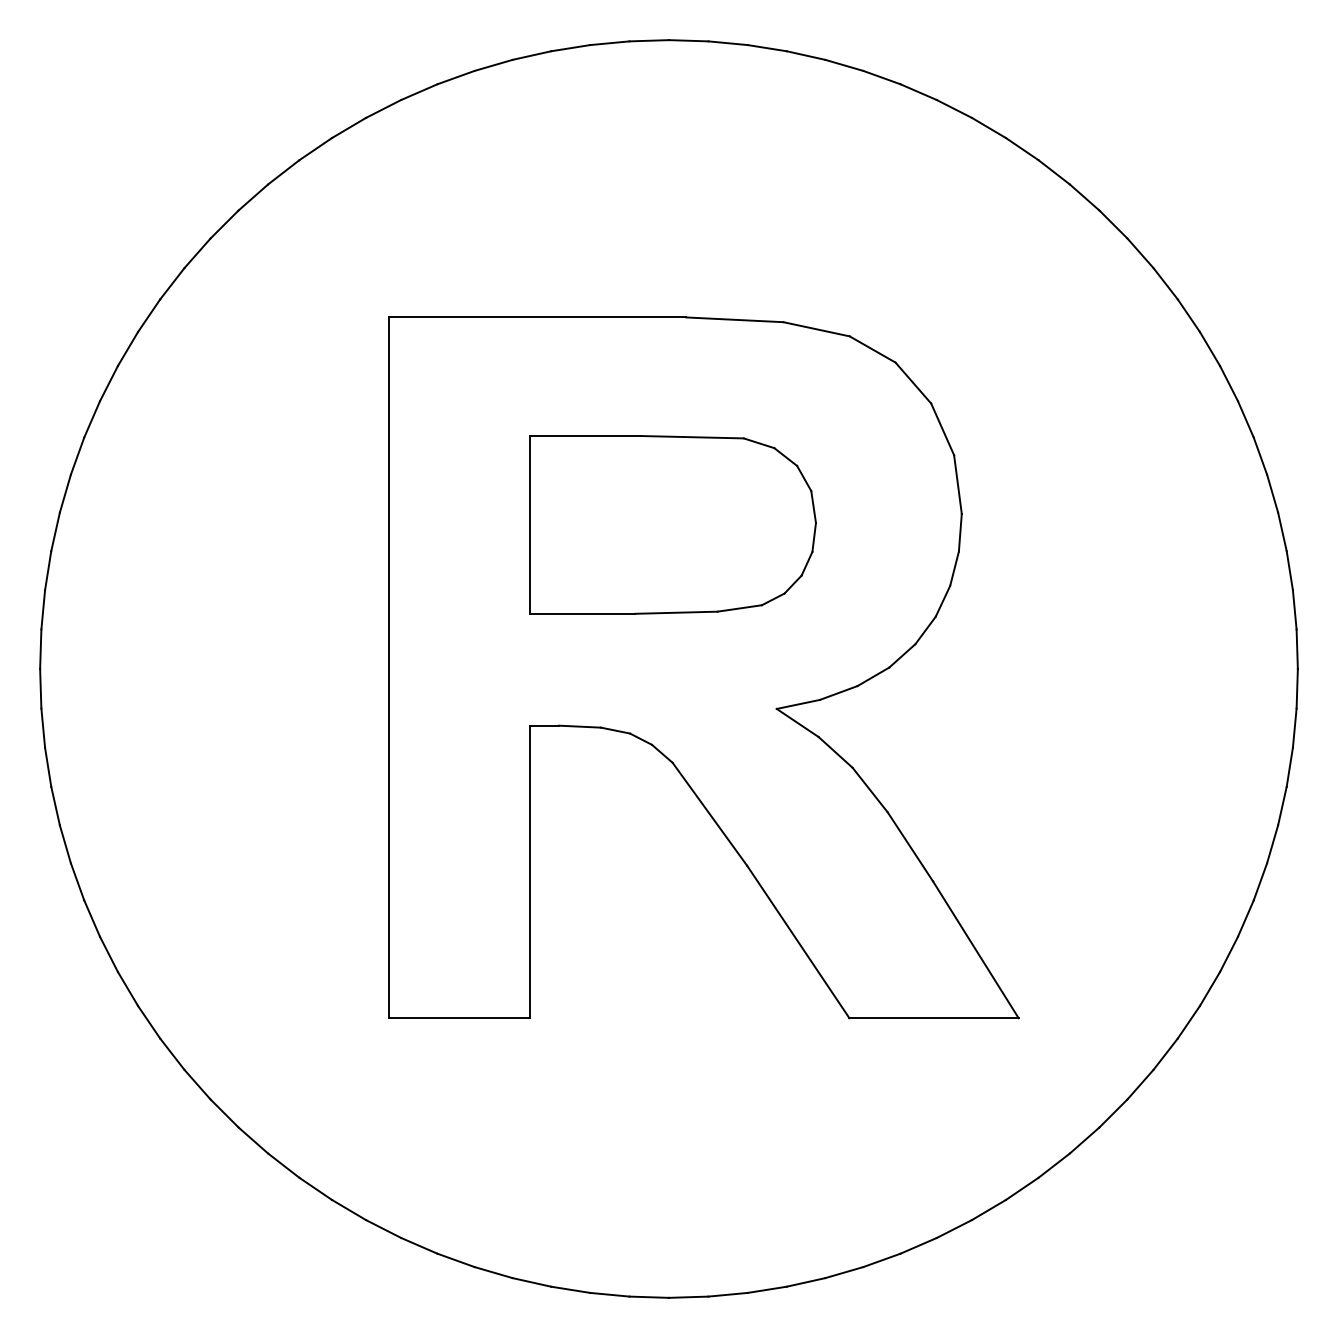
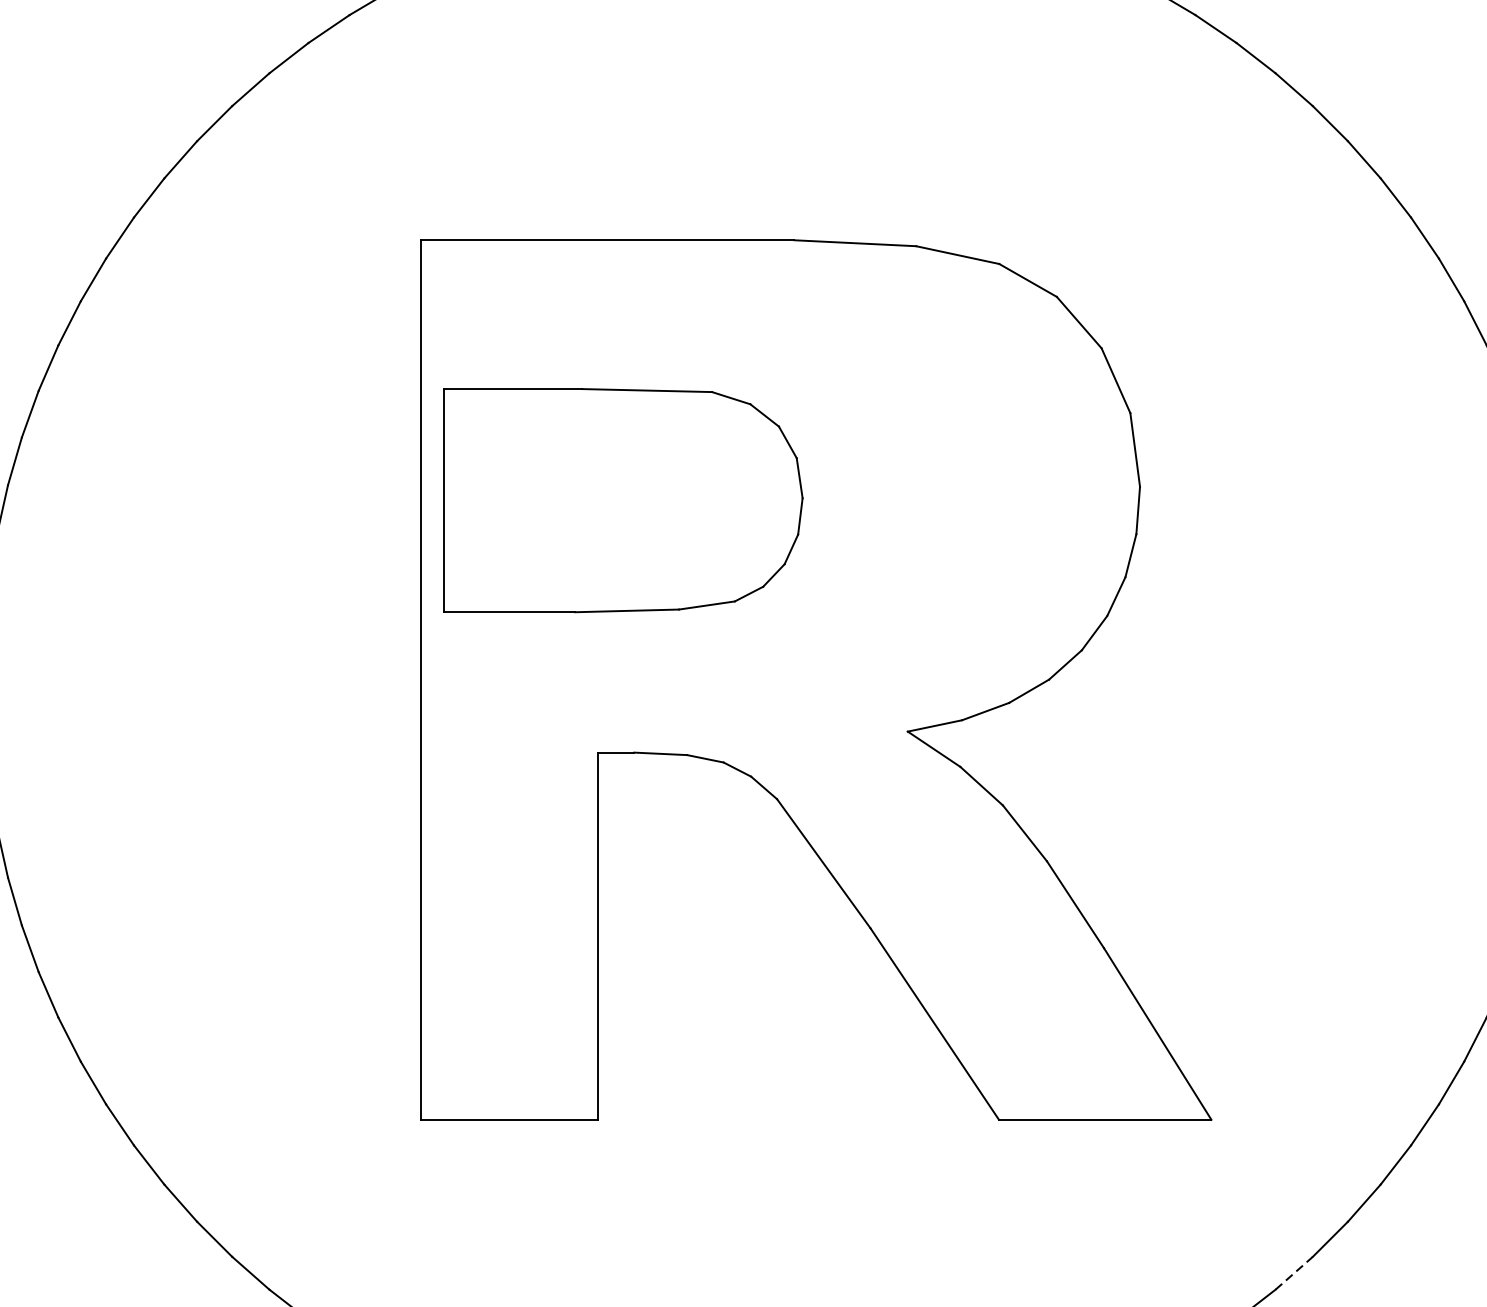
part: (672, 524) -> (622, 500), moved
line: (1084, 1140) -> (1294, 1273), solid -> dashed

